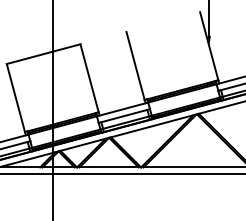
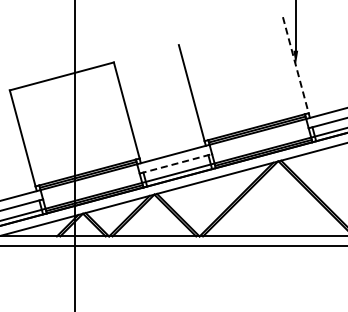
line: (209, 46) -> (295, 65), solid -> dashed
line: (124, 115) -> (176, 163), solid -> dashed

